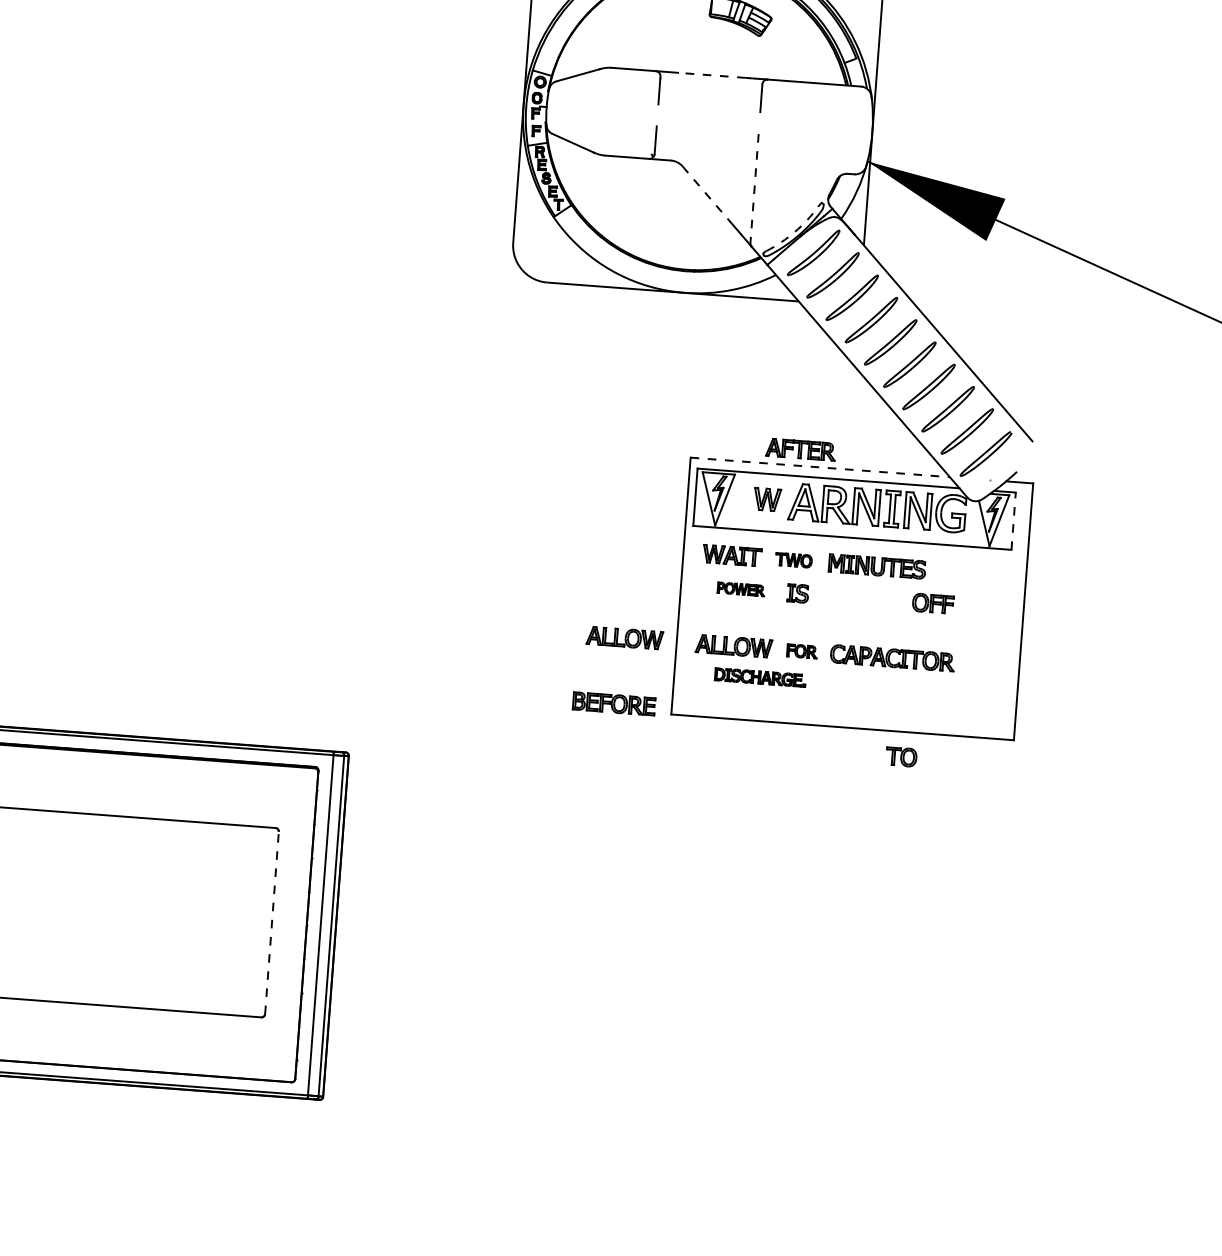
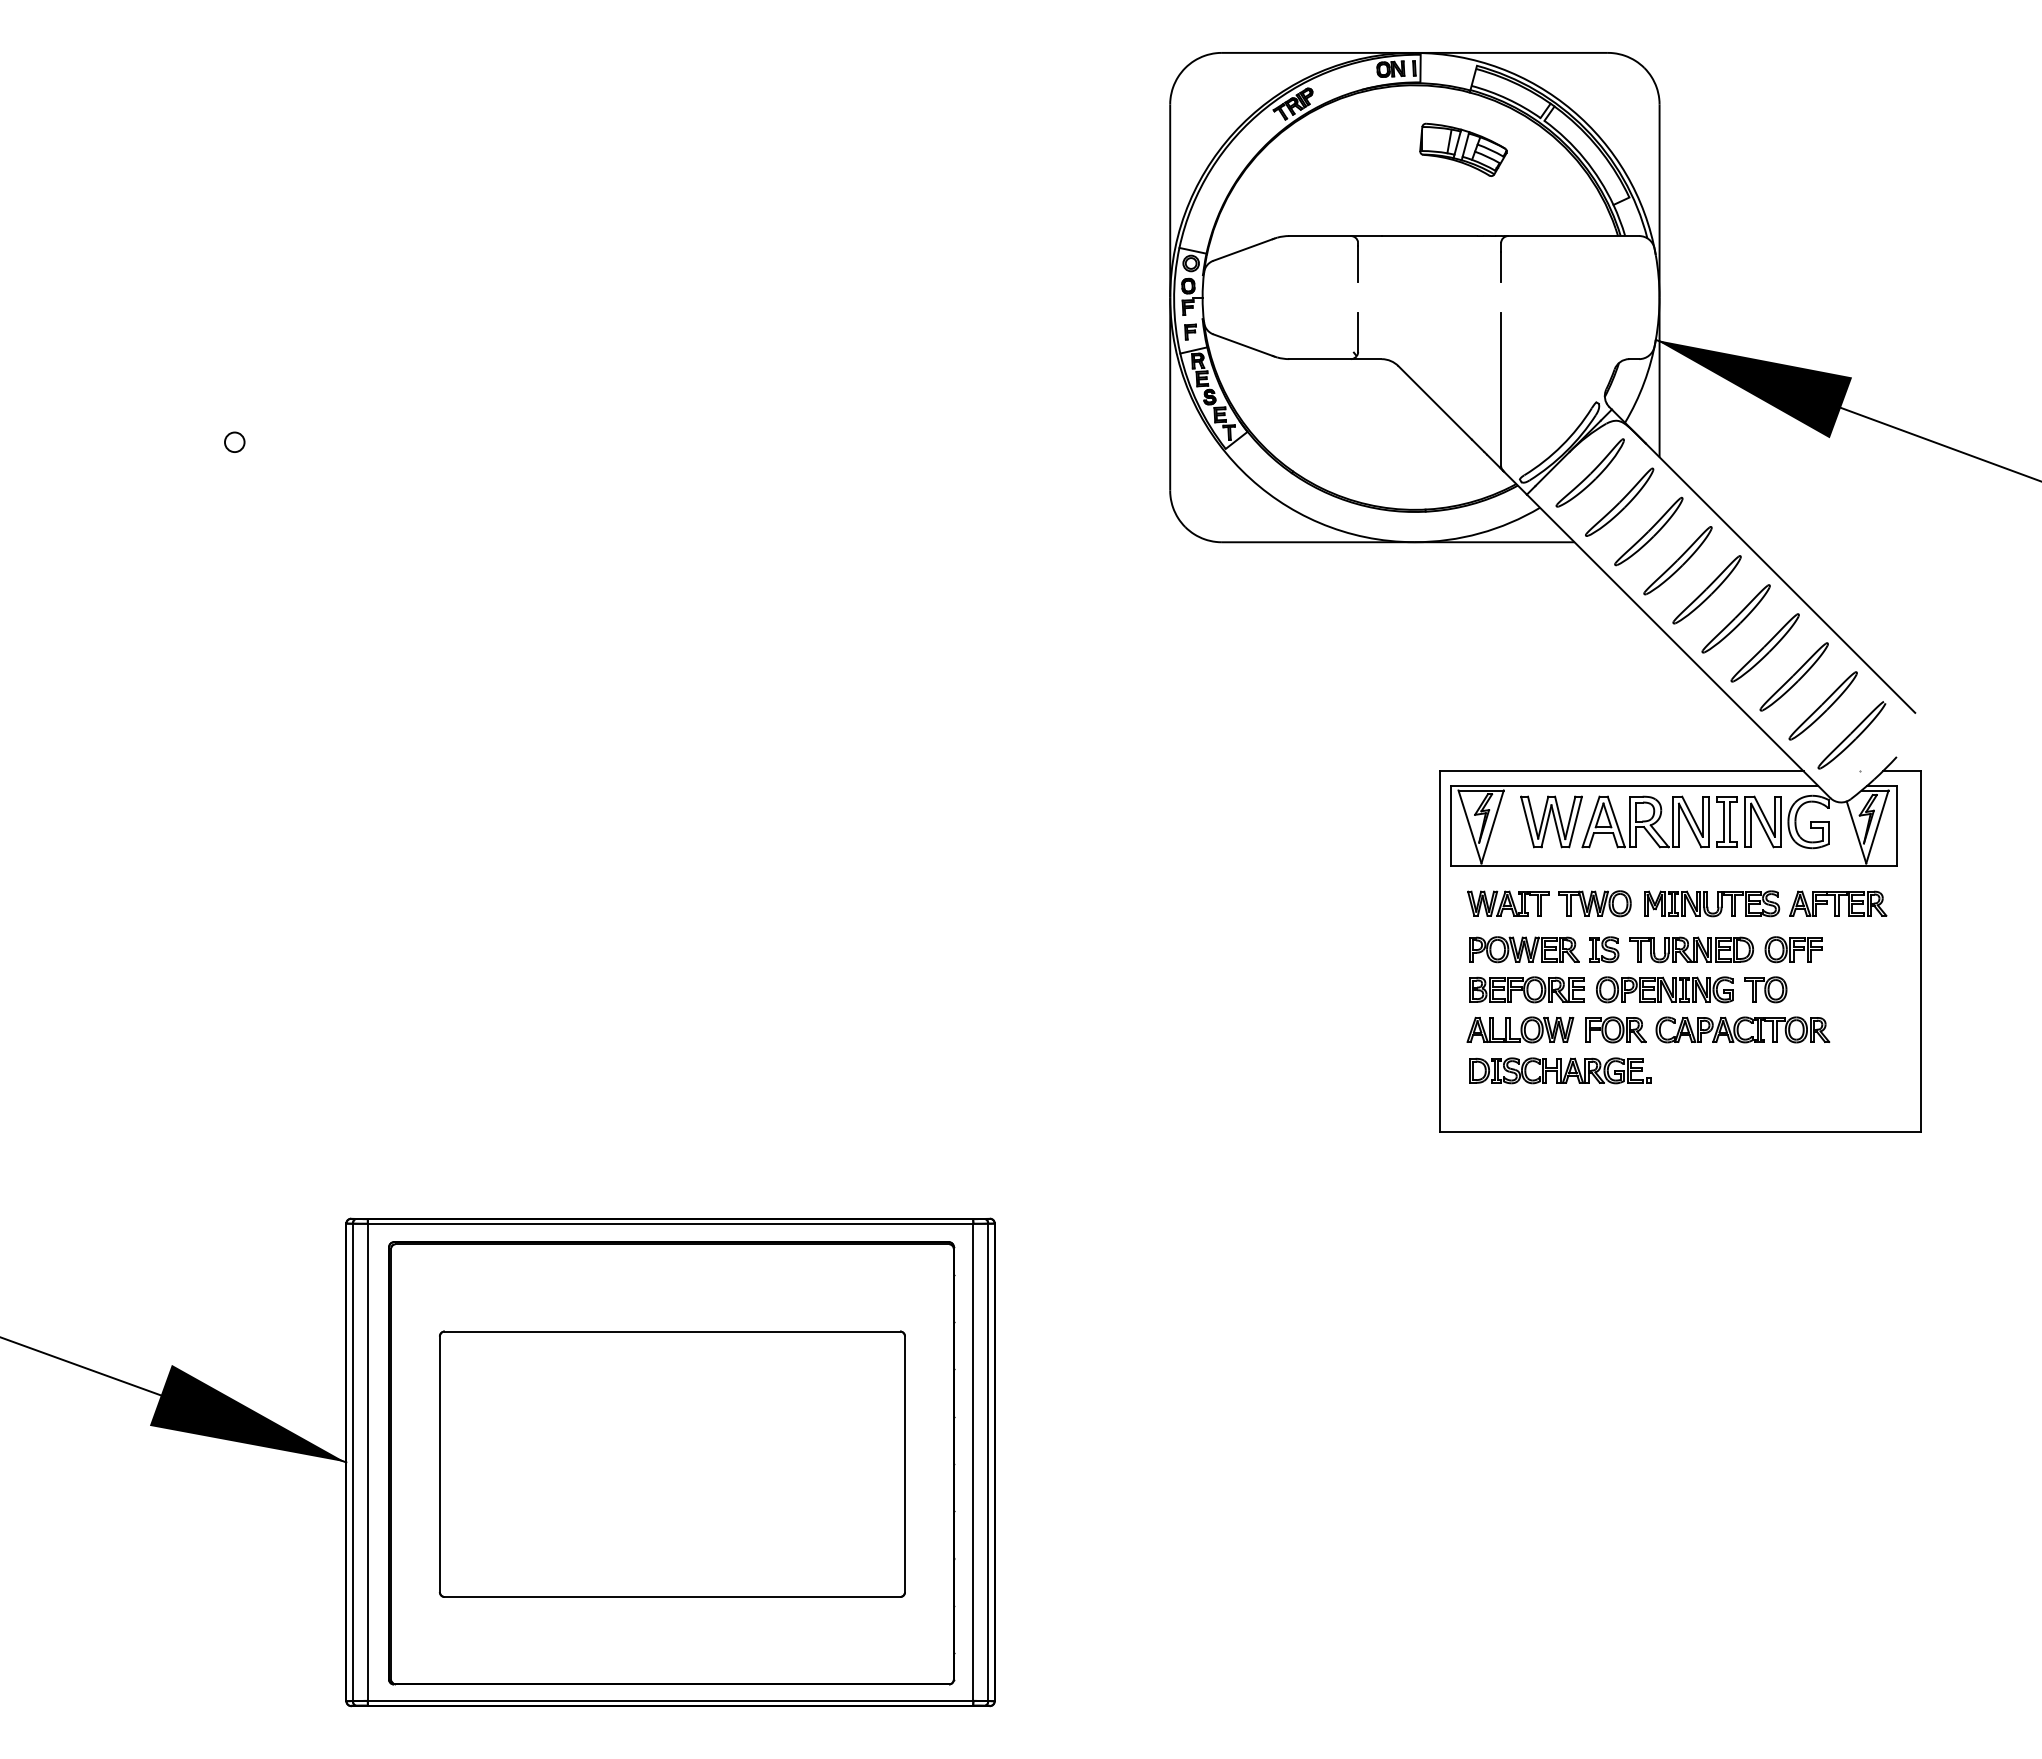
line: (711, 75) -> (1429, 236), dashed -> solid
line: (754, 188) -> (1501, 389), dashed -> solid
line: (707, 194) -> (1435, 402), dashed -> solid
arc: (794, 231) -> (1561, 445), dashed -> solid
part: (801, 449) -> (1838, 903), moved
line: (819, 467) -> (1621, 771), dashed -> solid
part: (767, 499) -> (1551, 821), size x1.67
line: (1013, 520) -> (1897, 825), dashed -> solid
part: (793, 560) -> (1594, 903), size x1.43
part: (741, 589) -> (1524, 949), size x1.67
part: (860, 598) -> (1691, 949), added
part: (838, 625) -> (1664, 989), added
part: (625, 637) -> (1367, 1029), removed
part: (801, 651) -> (1615, 1029), size x1.43
part: (760, 677) -> (1560, 1070), size x1.43
part: (613, 703) -> (1526, 989), moved
part: (901, 756) -> (1765, 989), moved
line: (272, 923) -> (905, 1464), dashed -> solid

